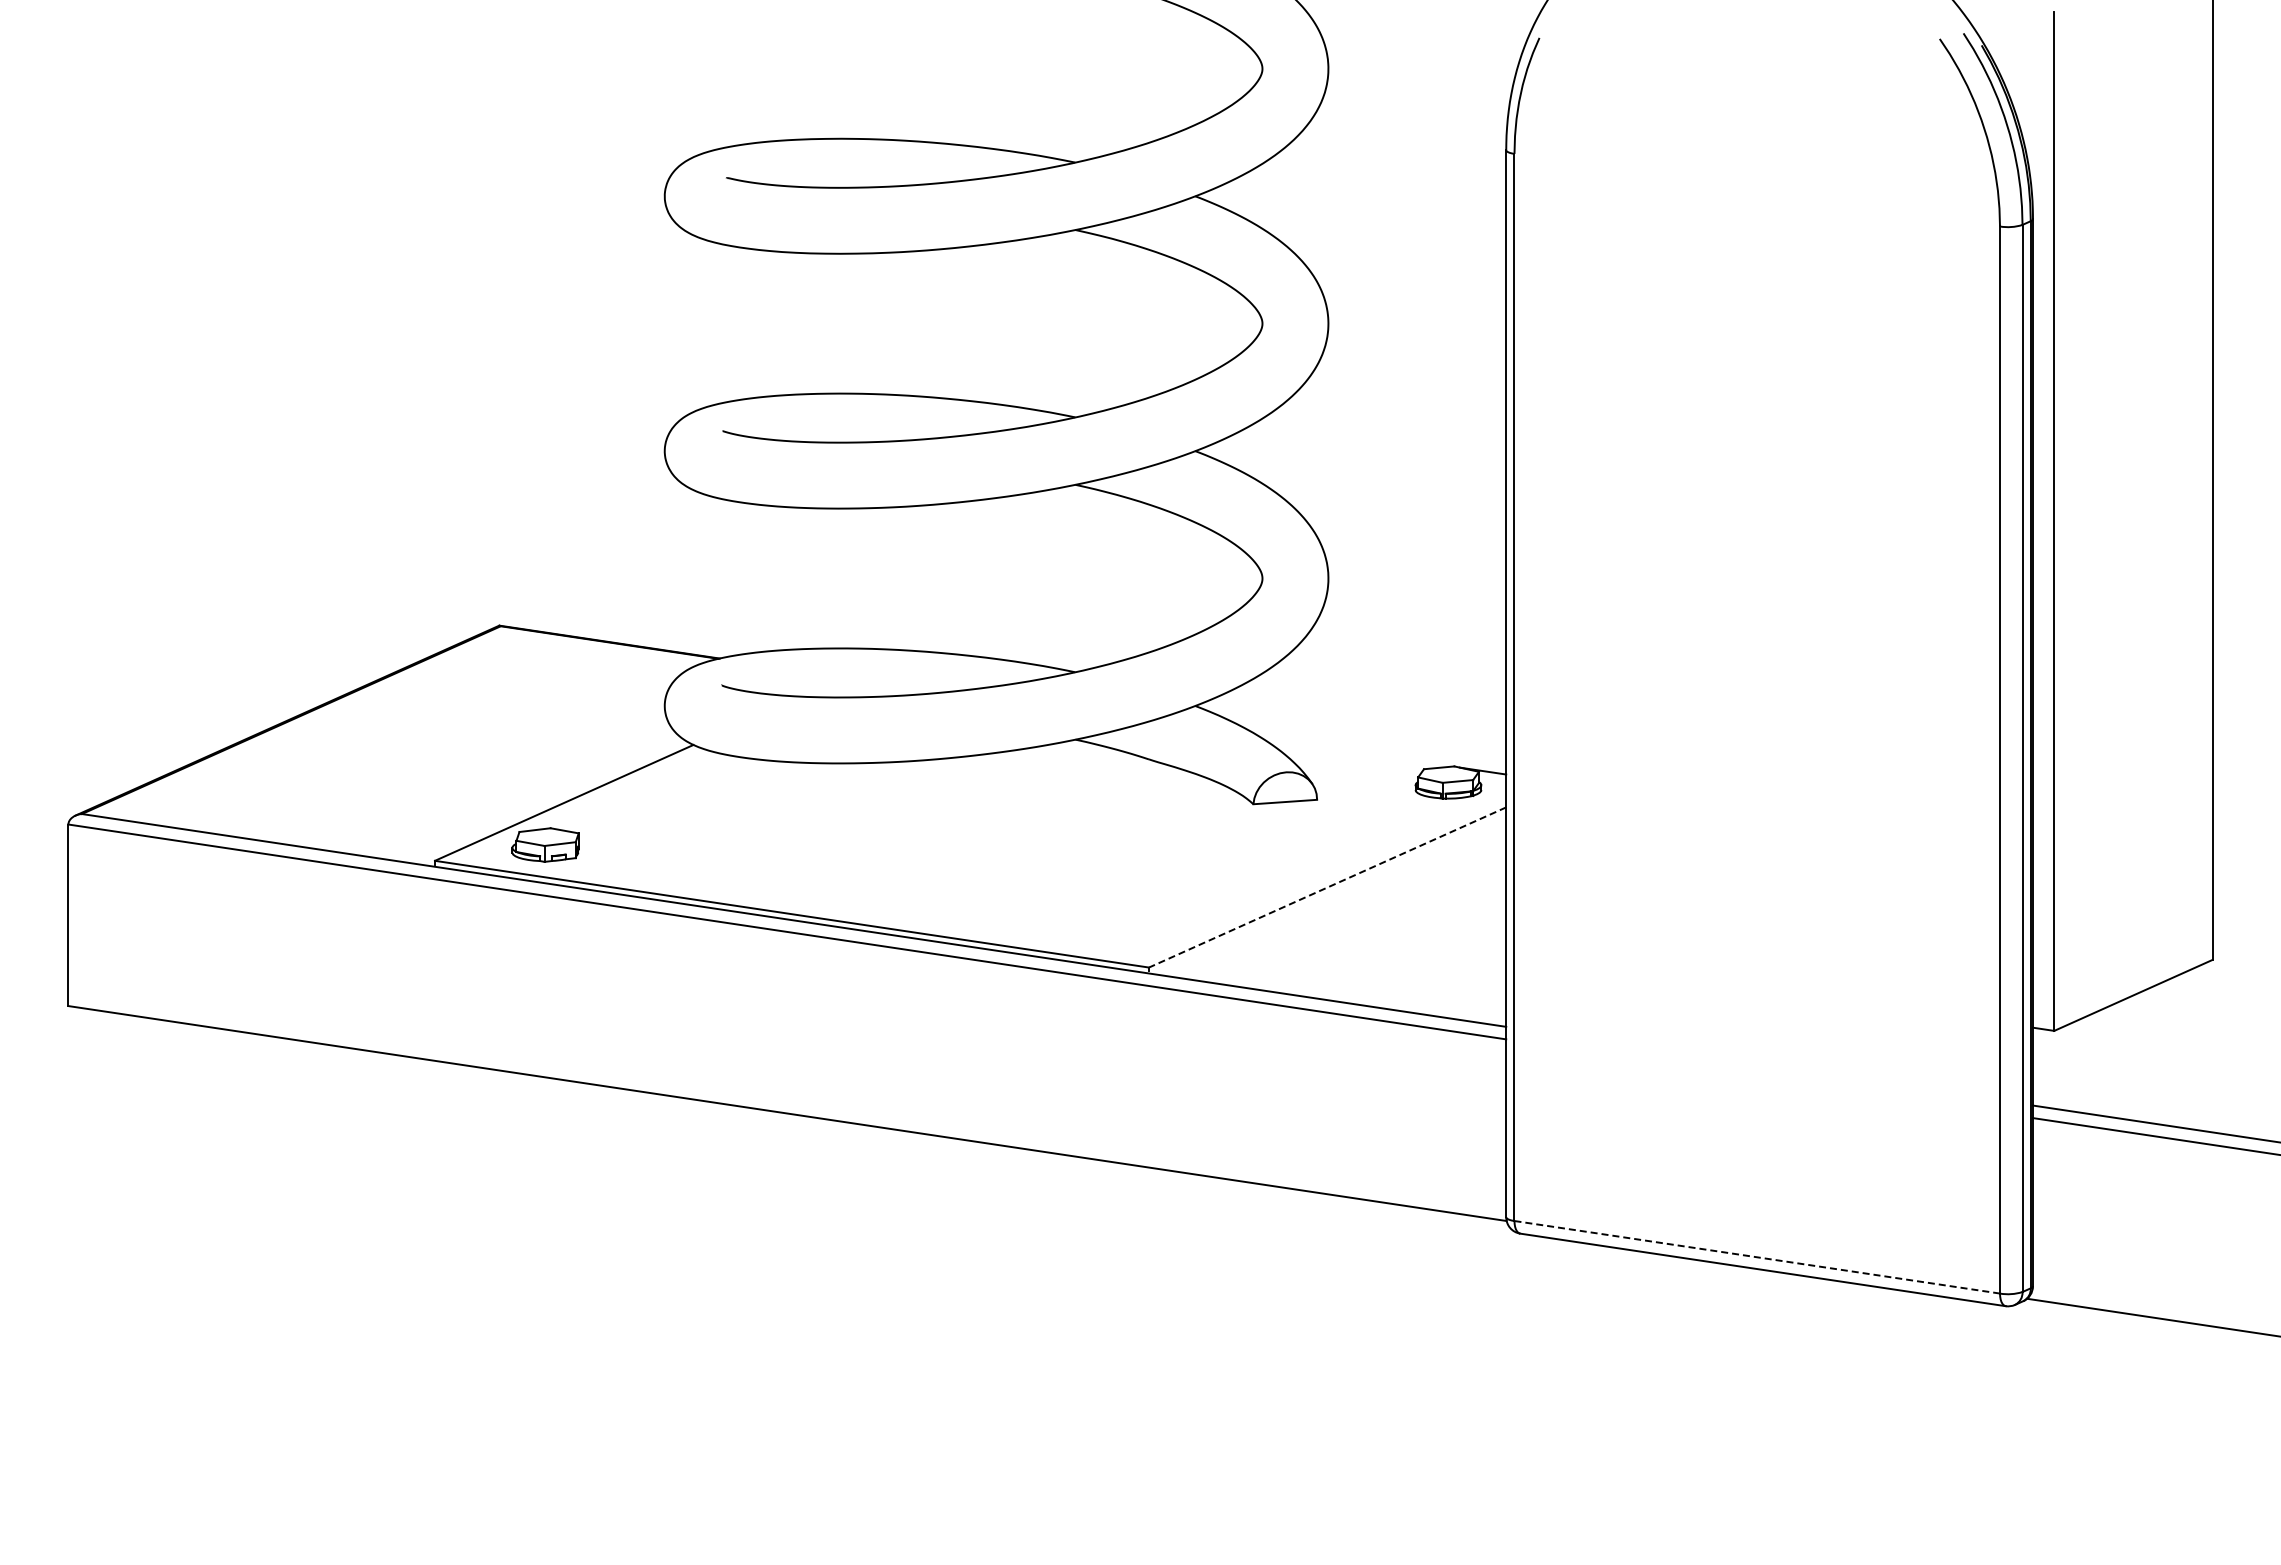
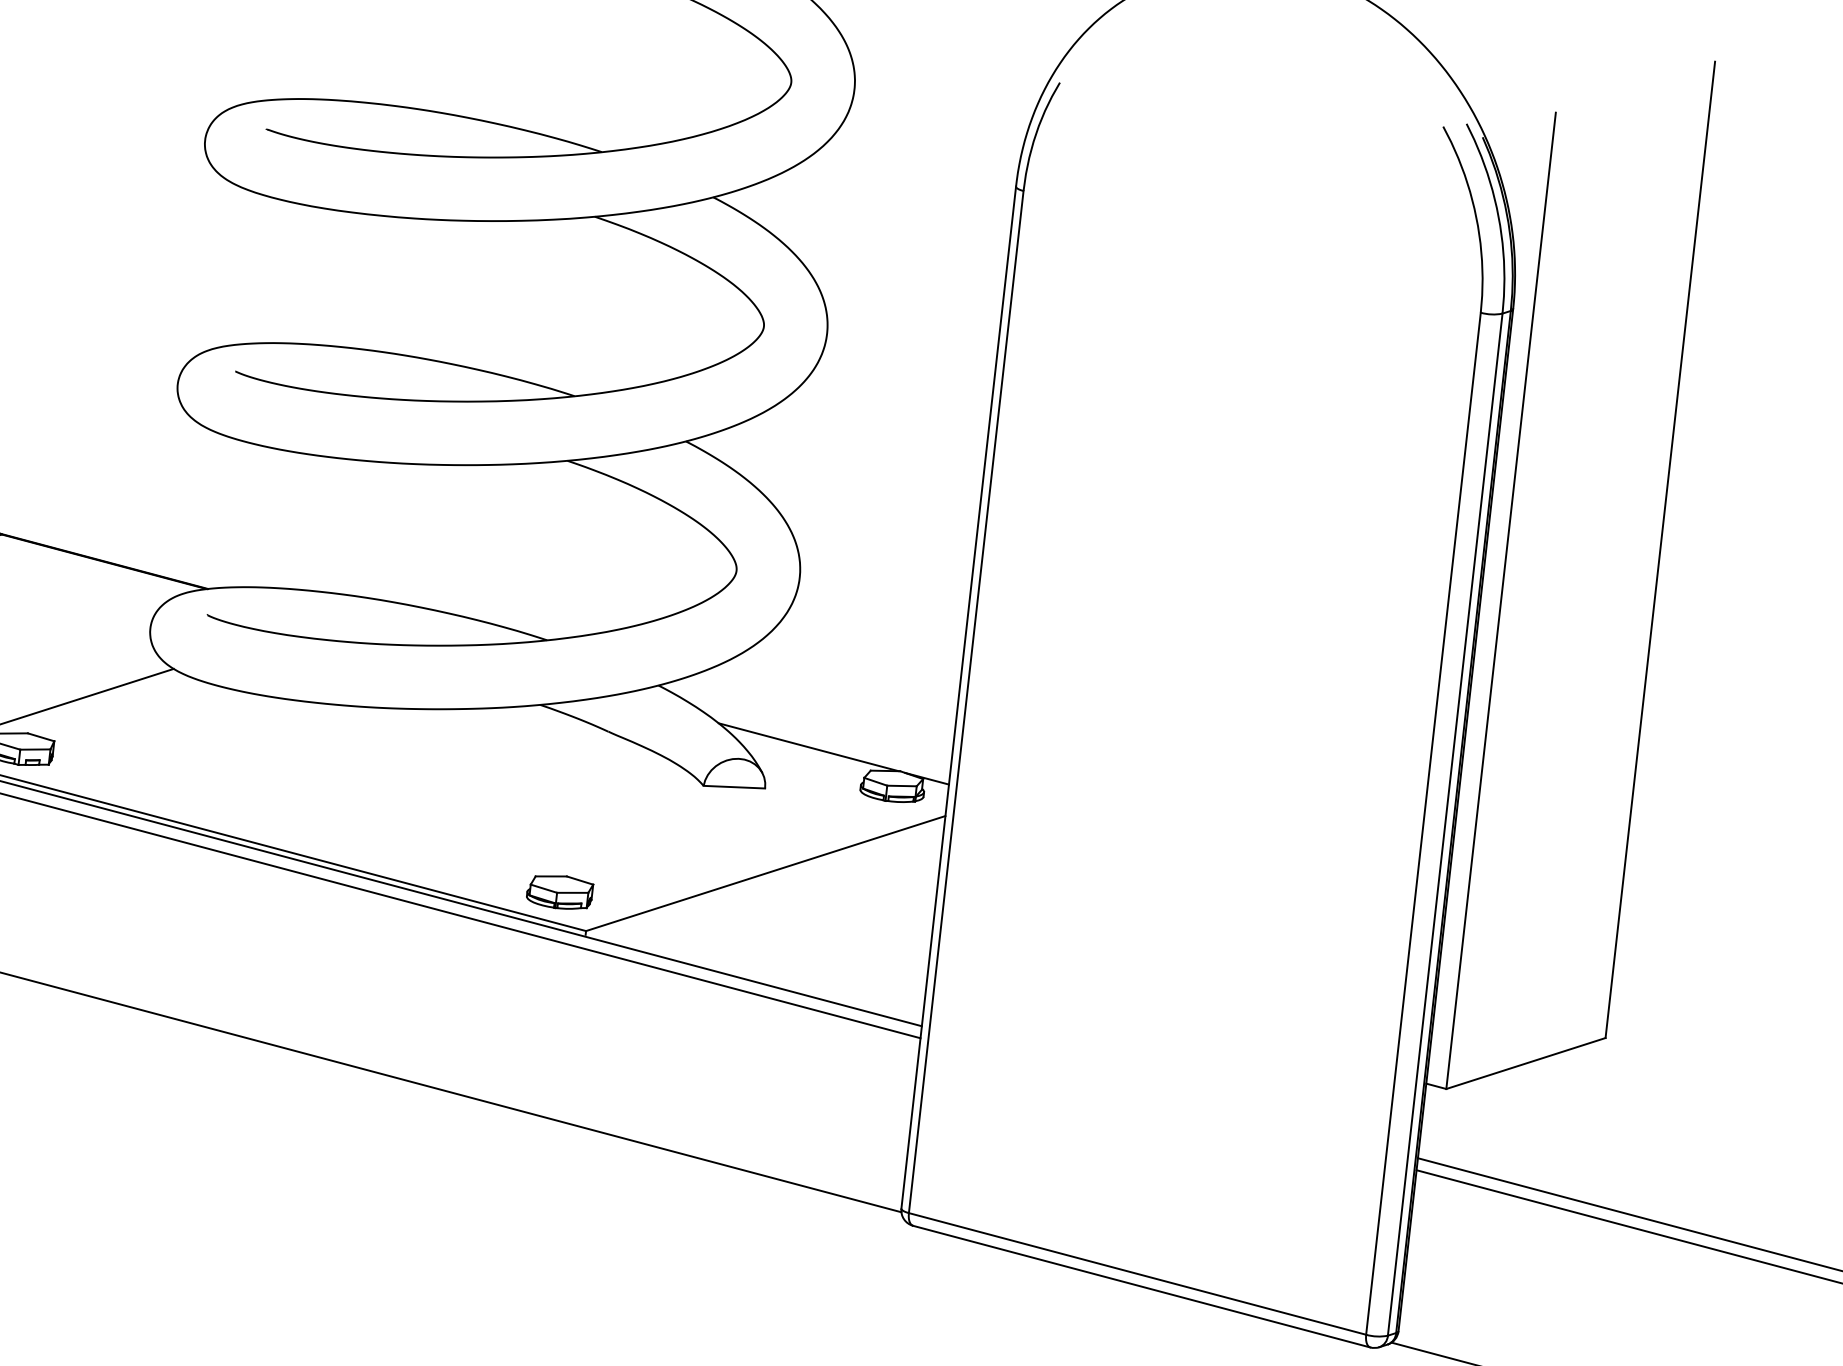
line: (1356, 752) -> (807, 747), added
line: (1327, 887) -> (765, 873), dashed -> solid
part: (1117, 930) -> (559, 892), added
line: (1757, 1257) -> (1137, 1274), dashed -> solid

